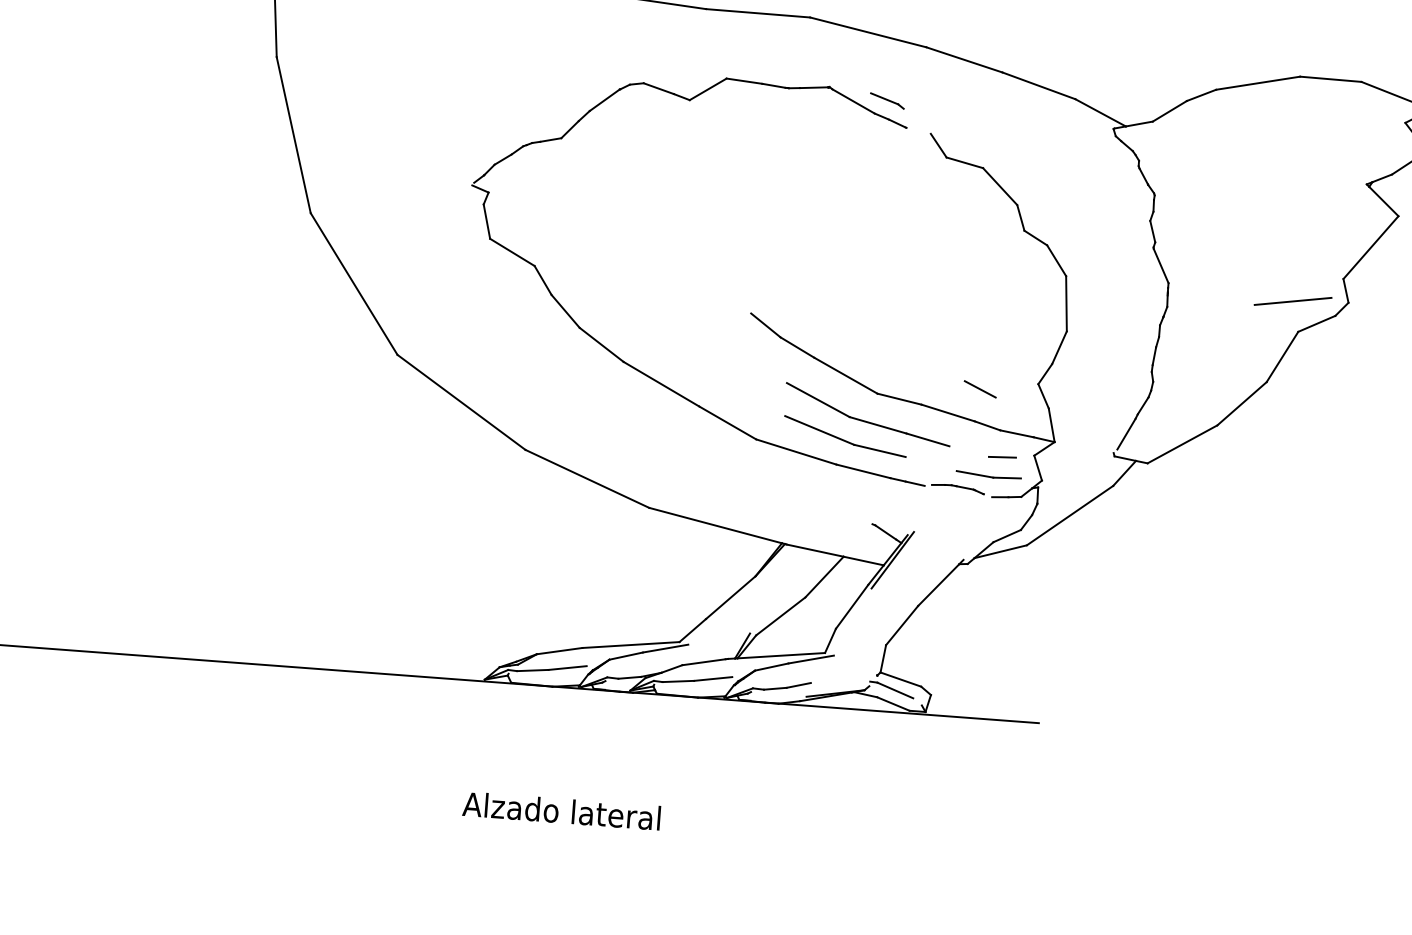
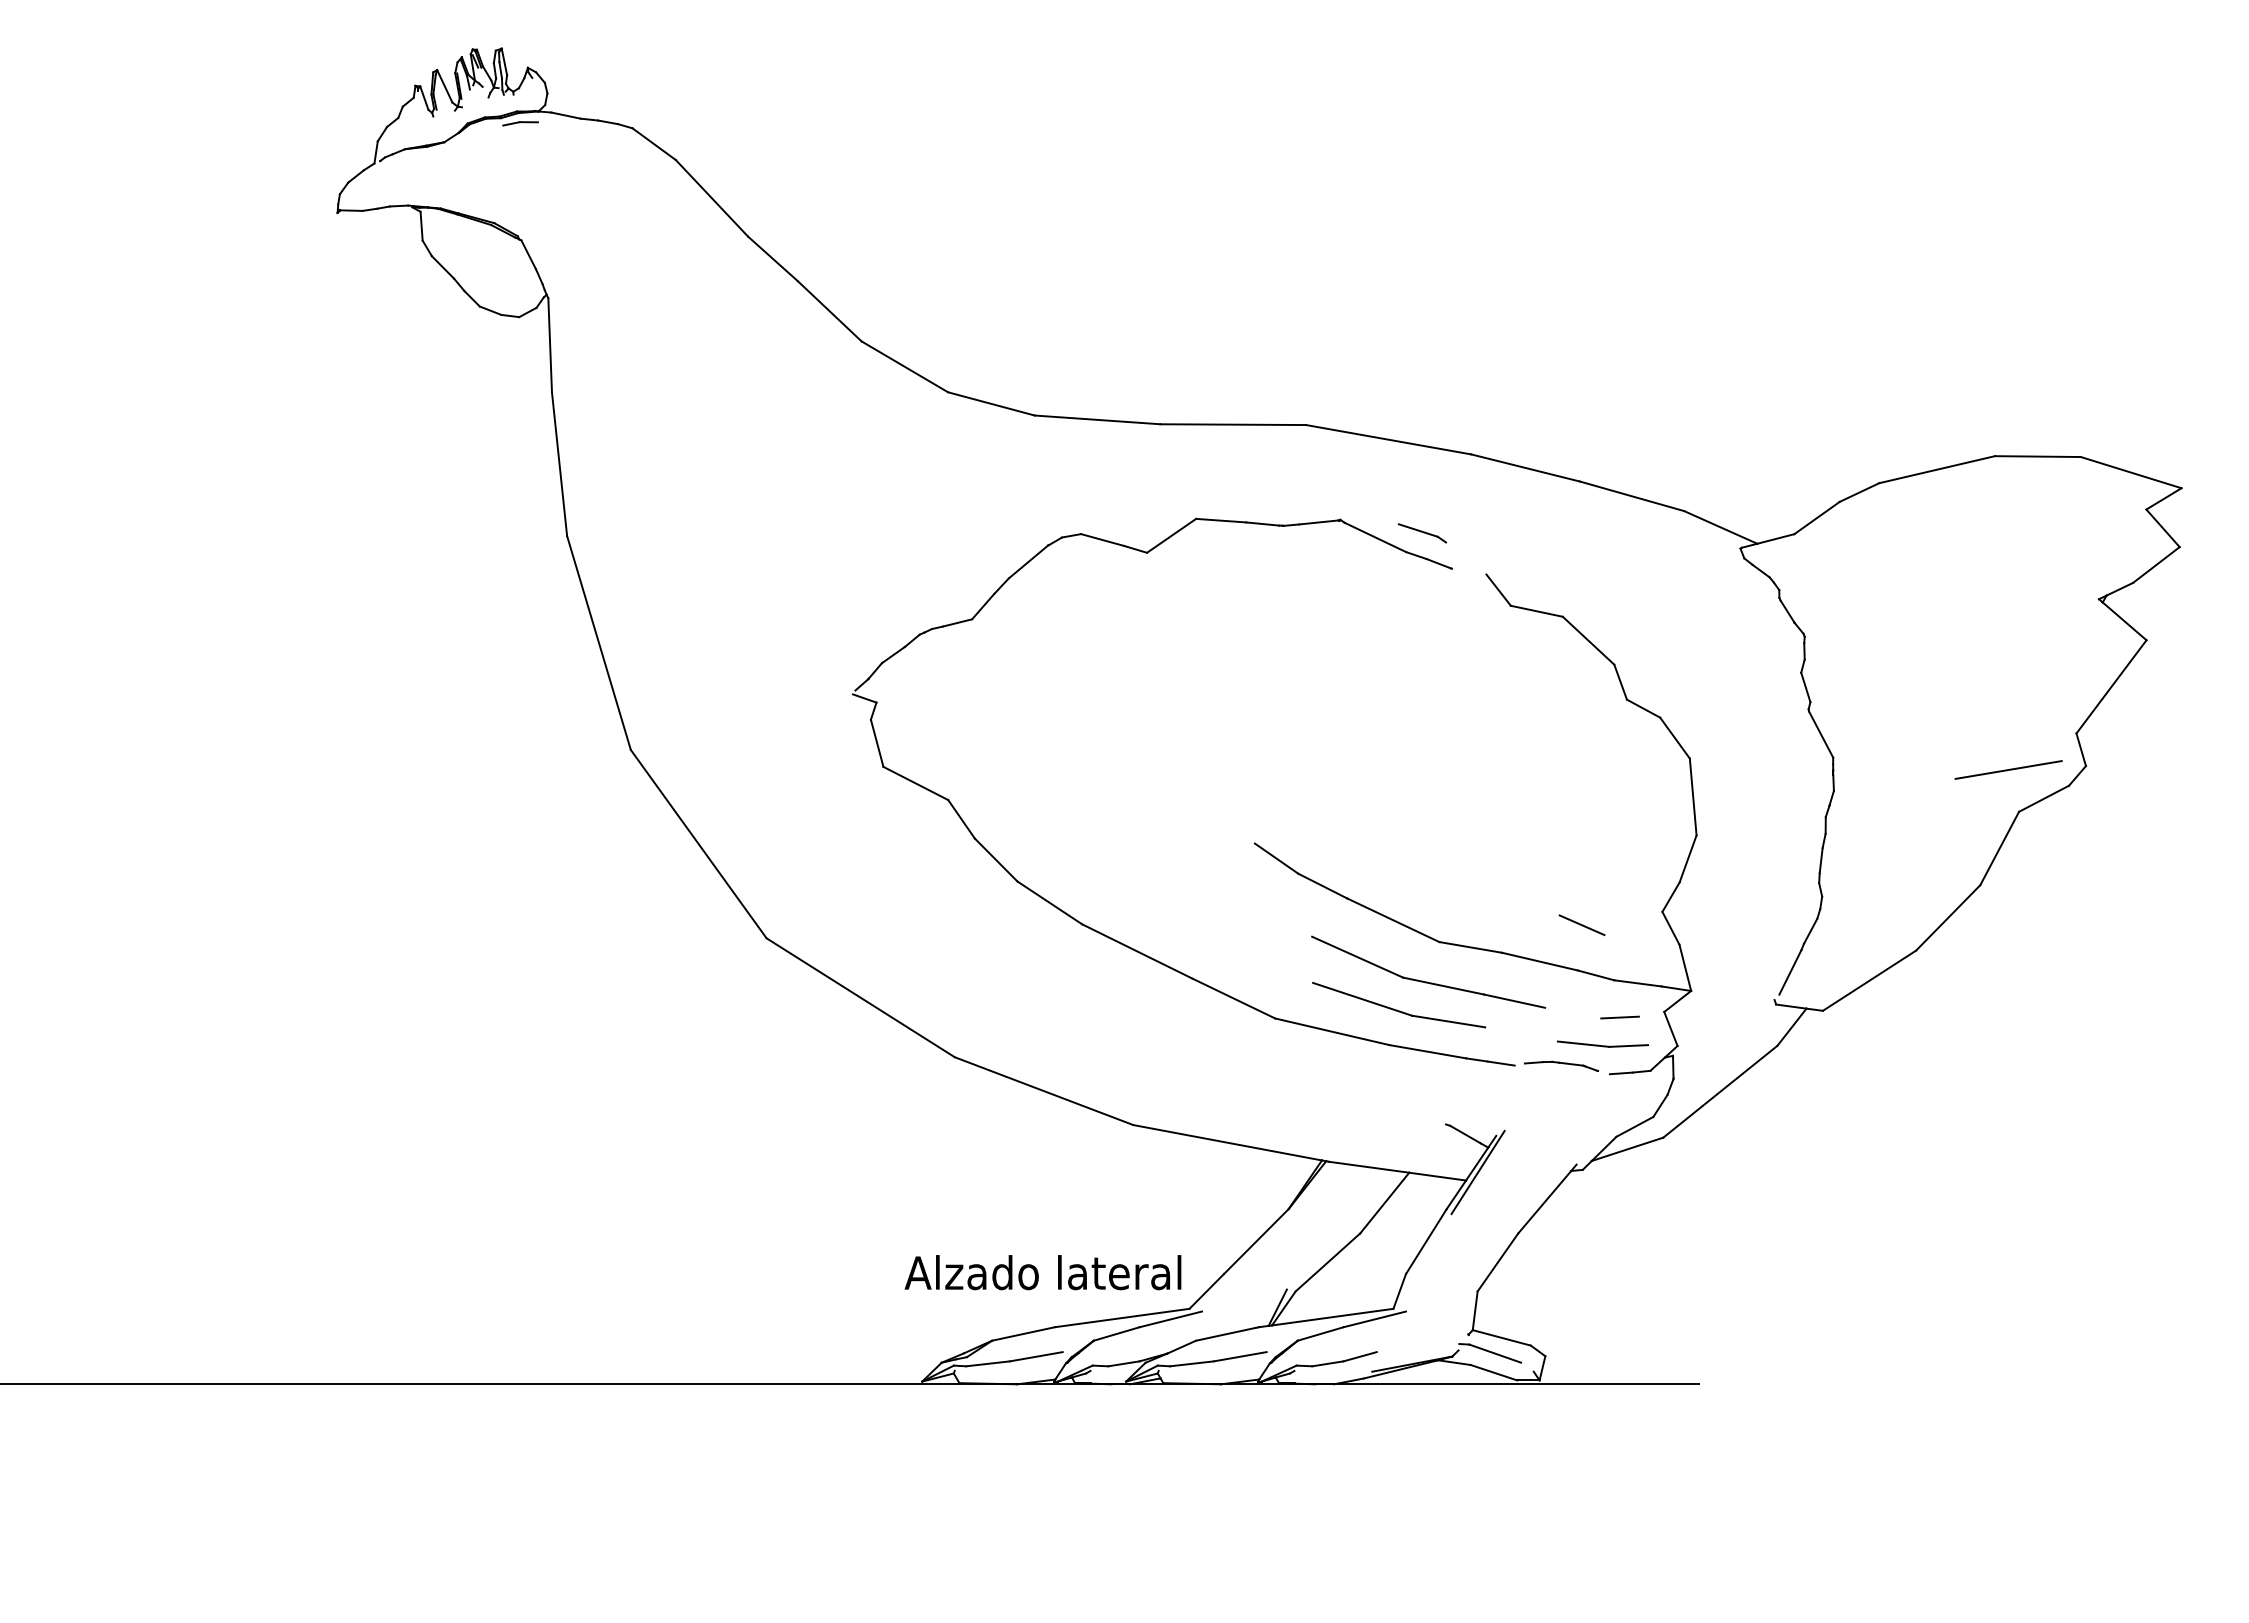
text: (561, 810) -> (1042, 1272), moved

